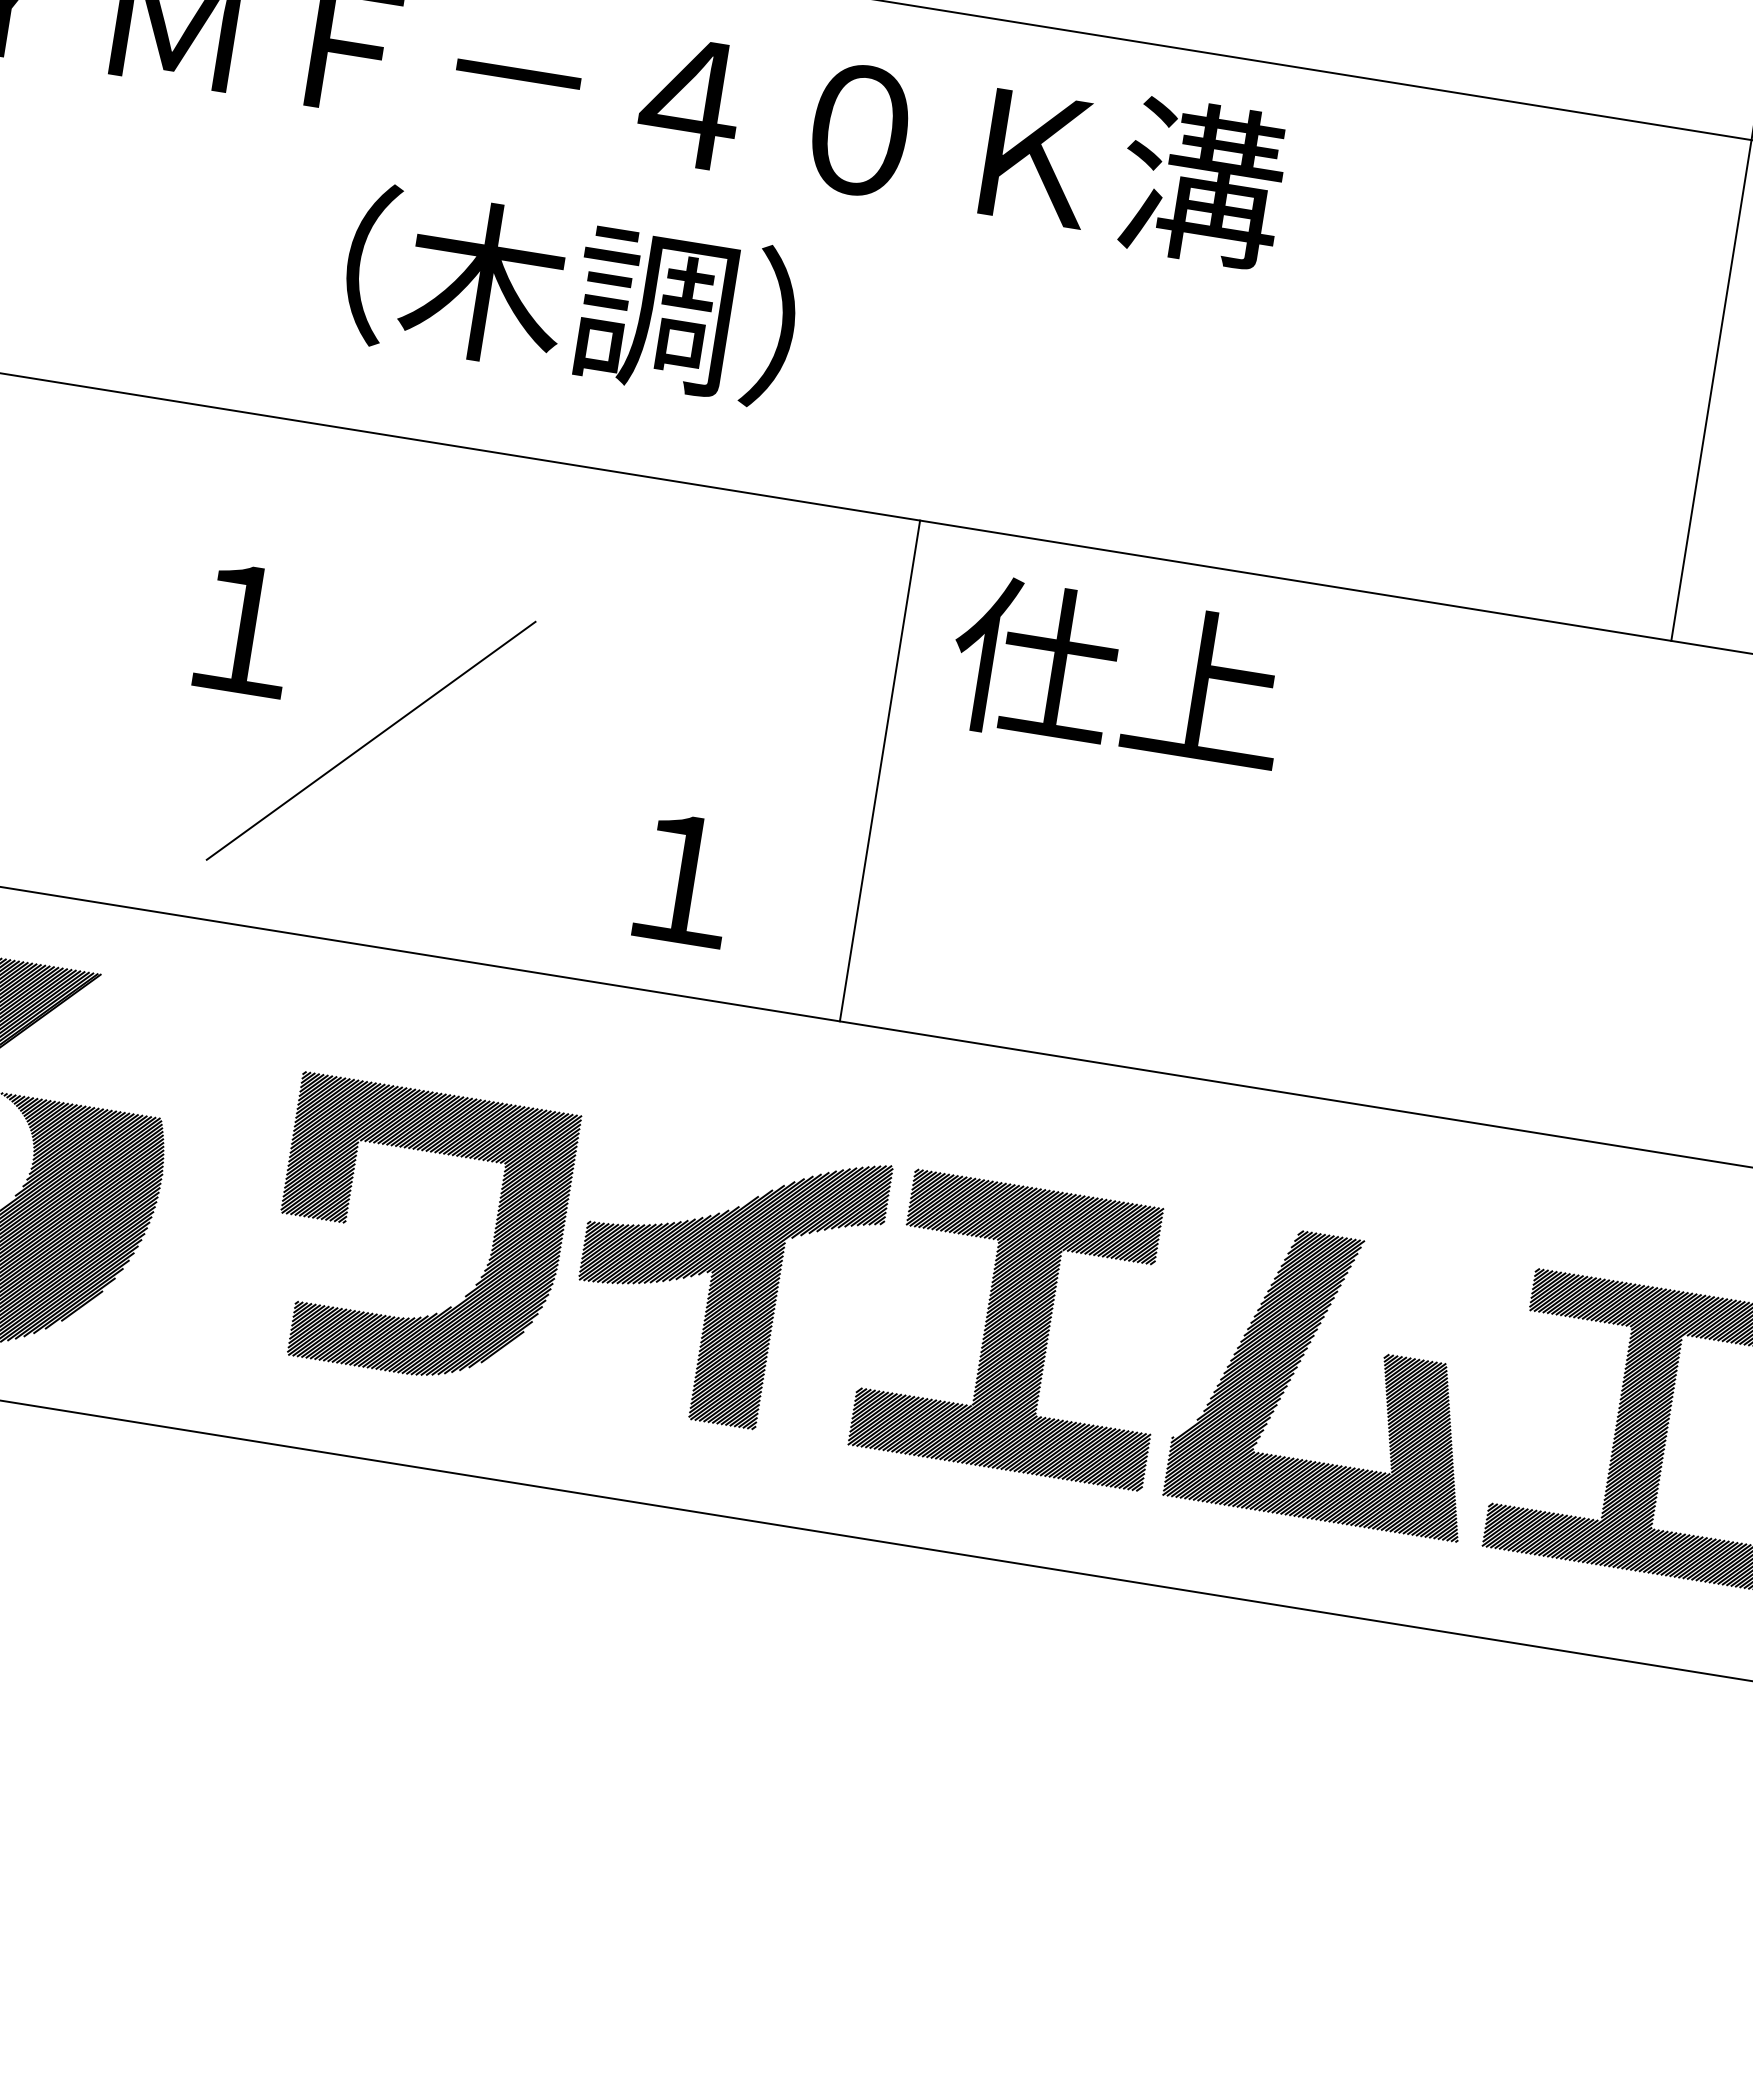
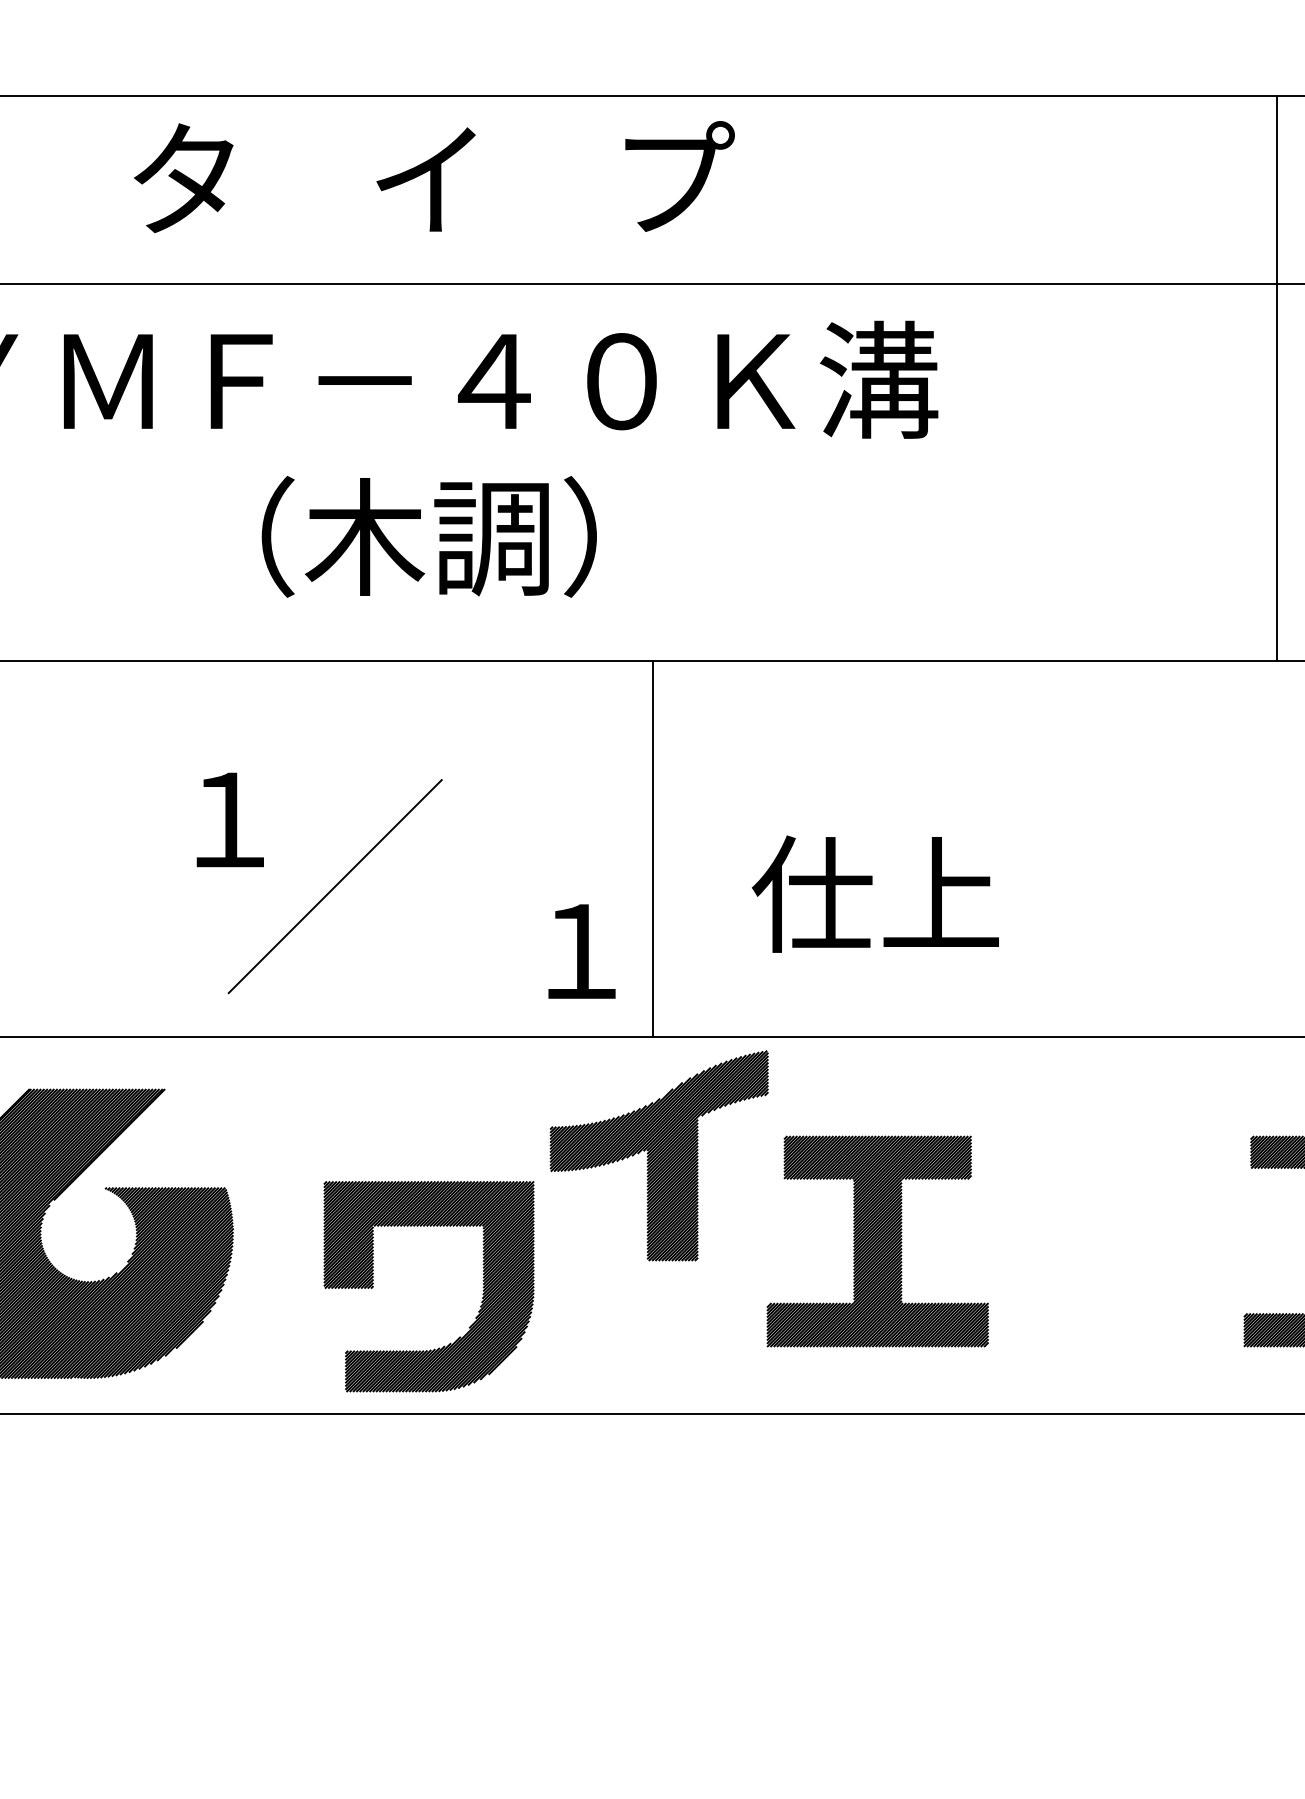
text: (1117, 673) -> (874, 893), moved
line: (879, 770) -> (652, 848), moved
part: (491, 1245) -> (482, 1287), moved
part: (725, 1281) -> (658, 1155), moved
part: (1301, 1361) -> (1090, 1232), removed

